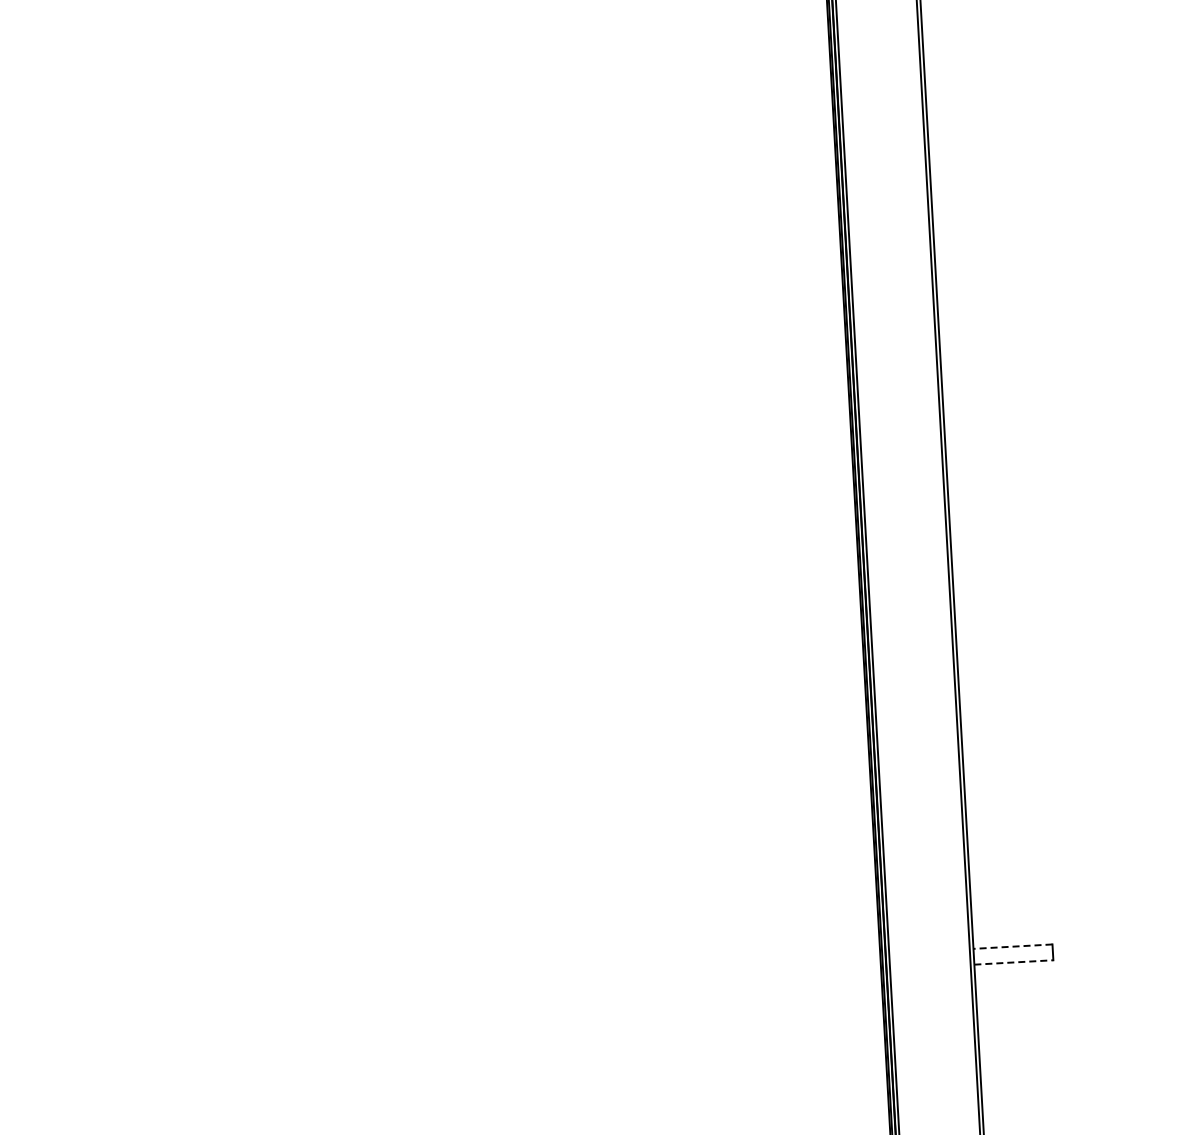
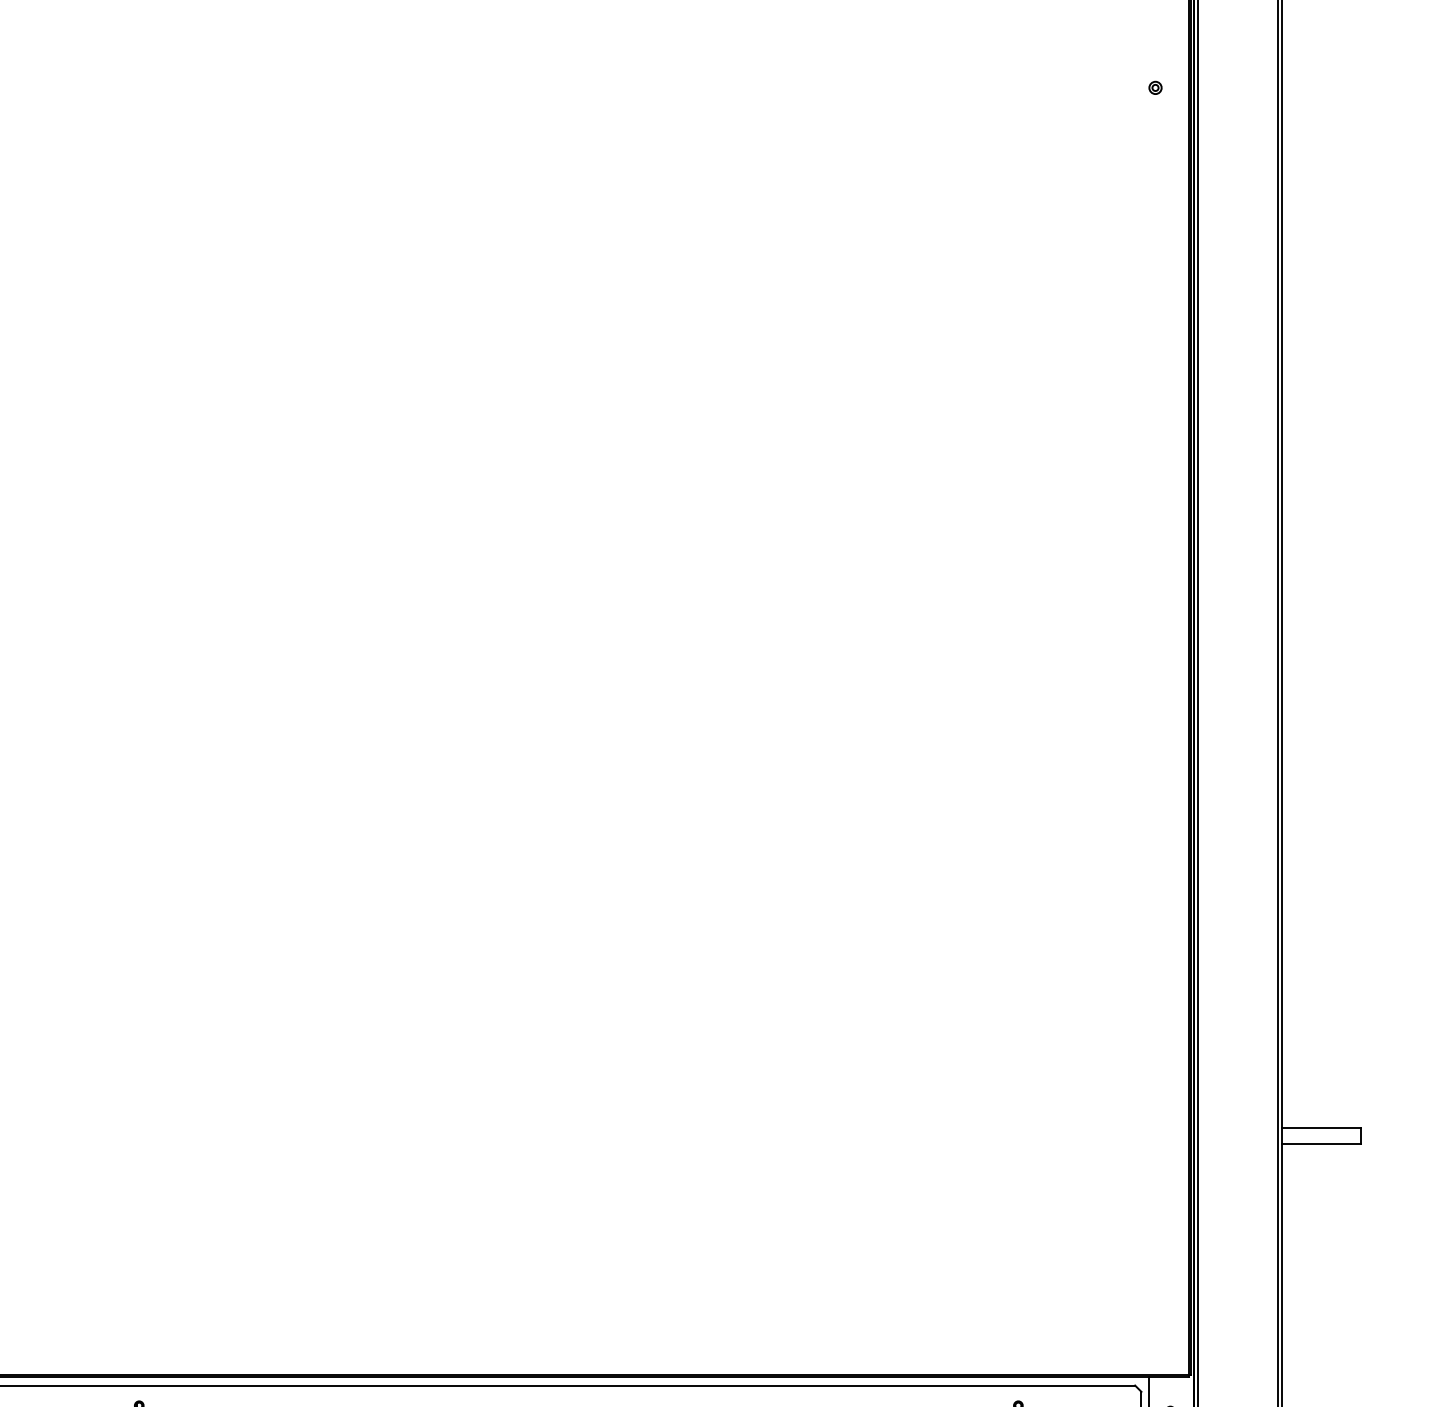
line: (1012, 946) -> (1321, 1127), dashed -> solid
line: (1013, 962) -> (1321, 1143), dashed -> solid

